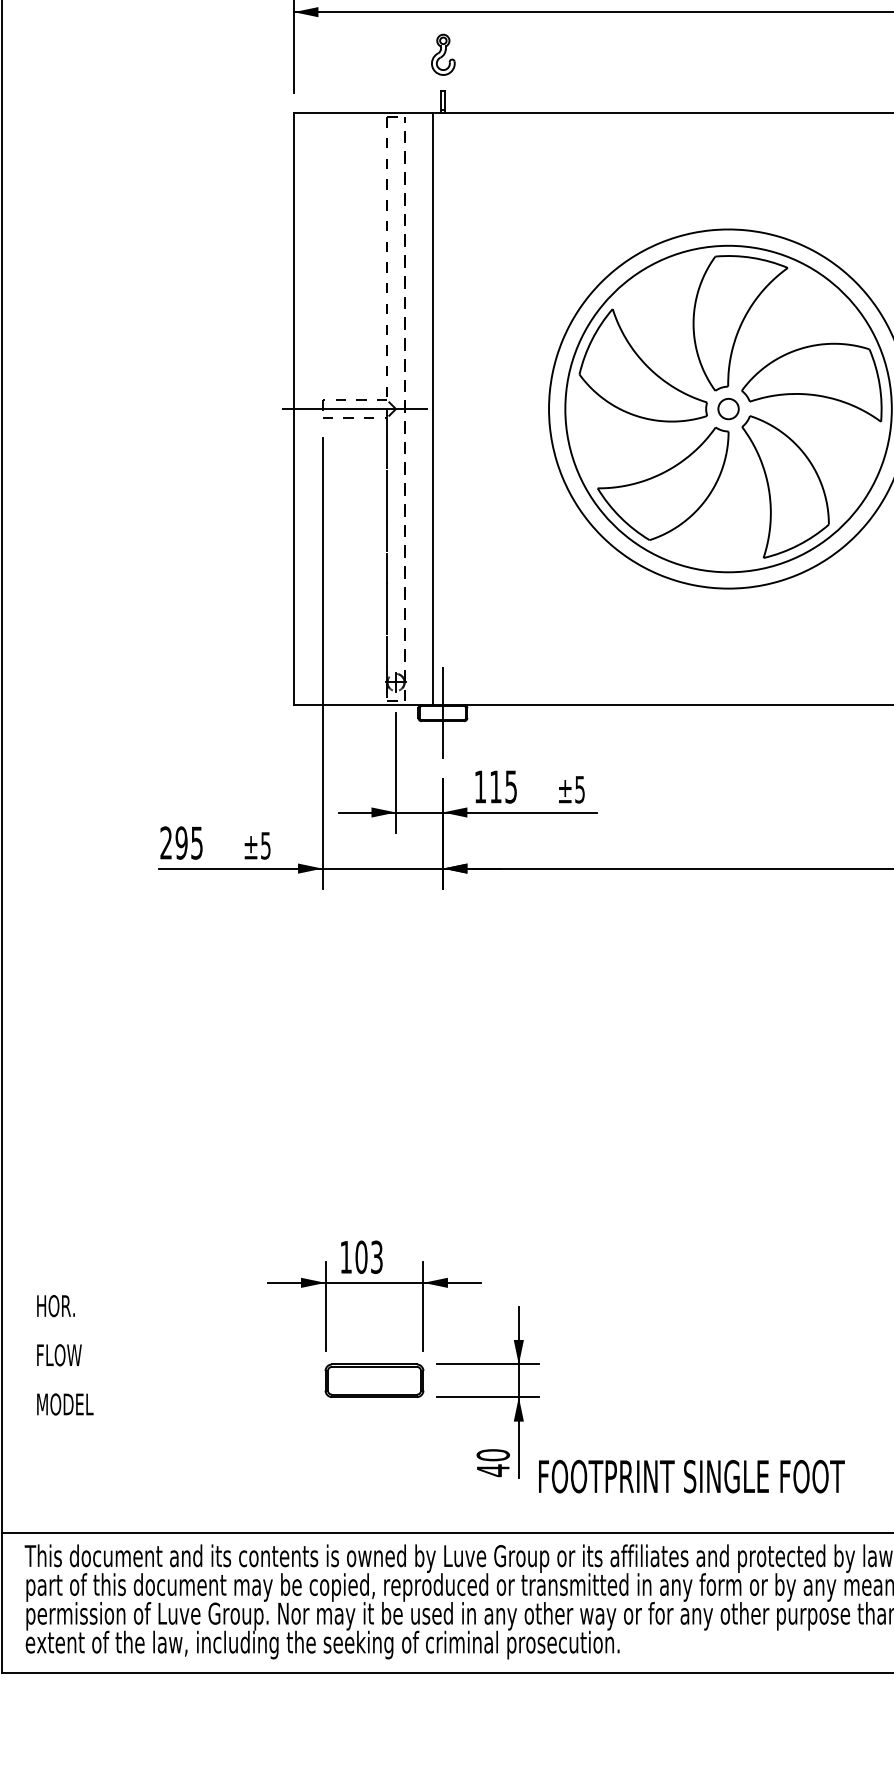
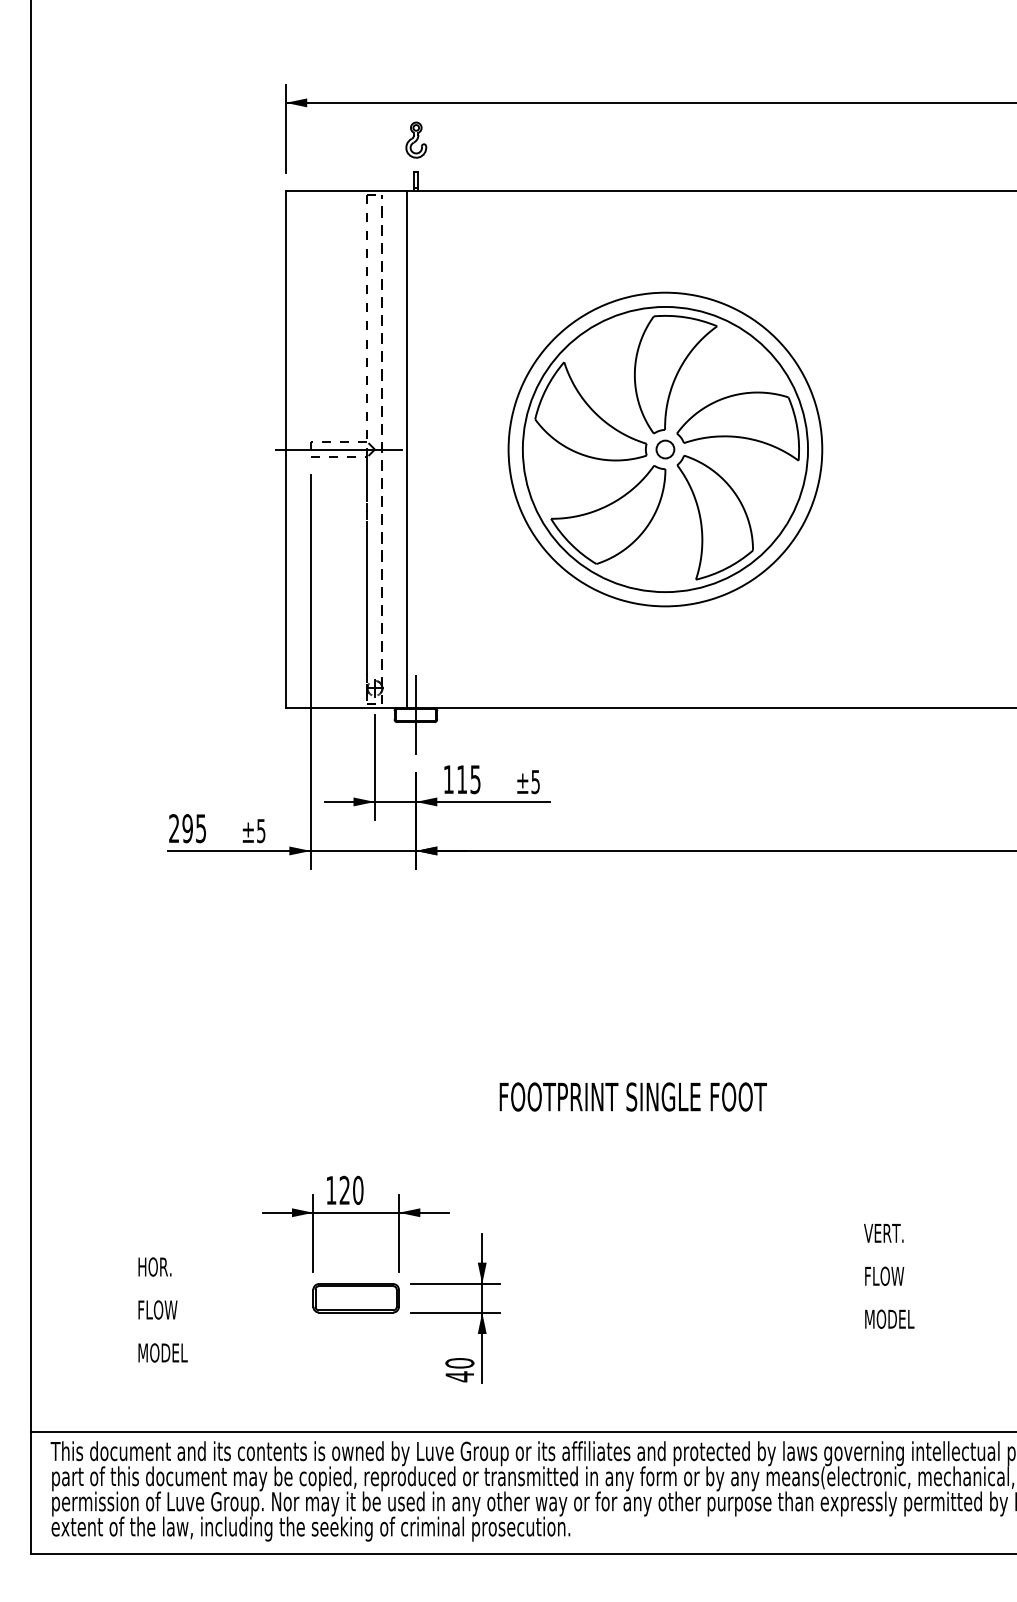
text: (369, 1256) -> (351, 1189), 103 -> 120
text: (64, 1354) -> (162, 1309), moved
text: (690, 1476) -> (632, 1096), moved

